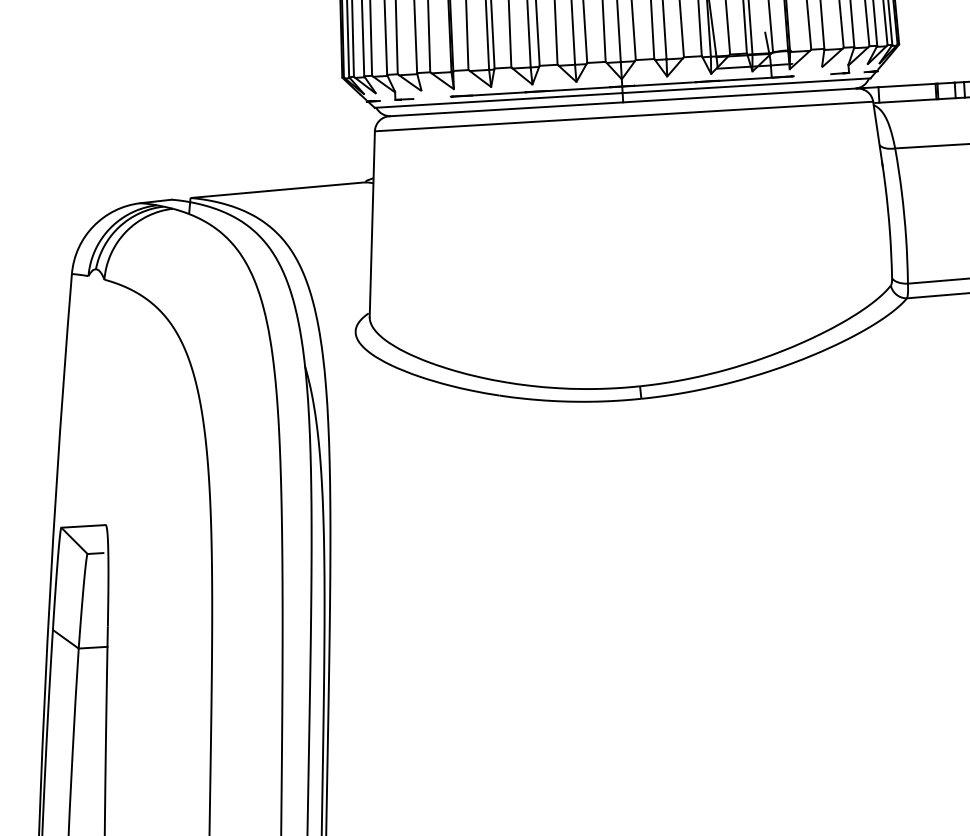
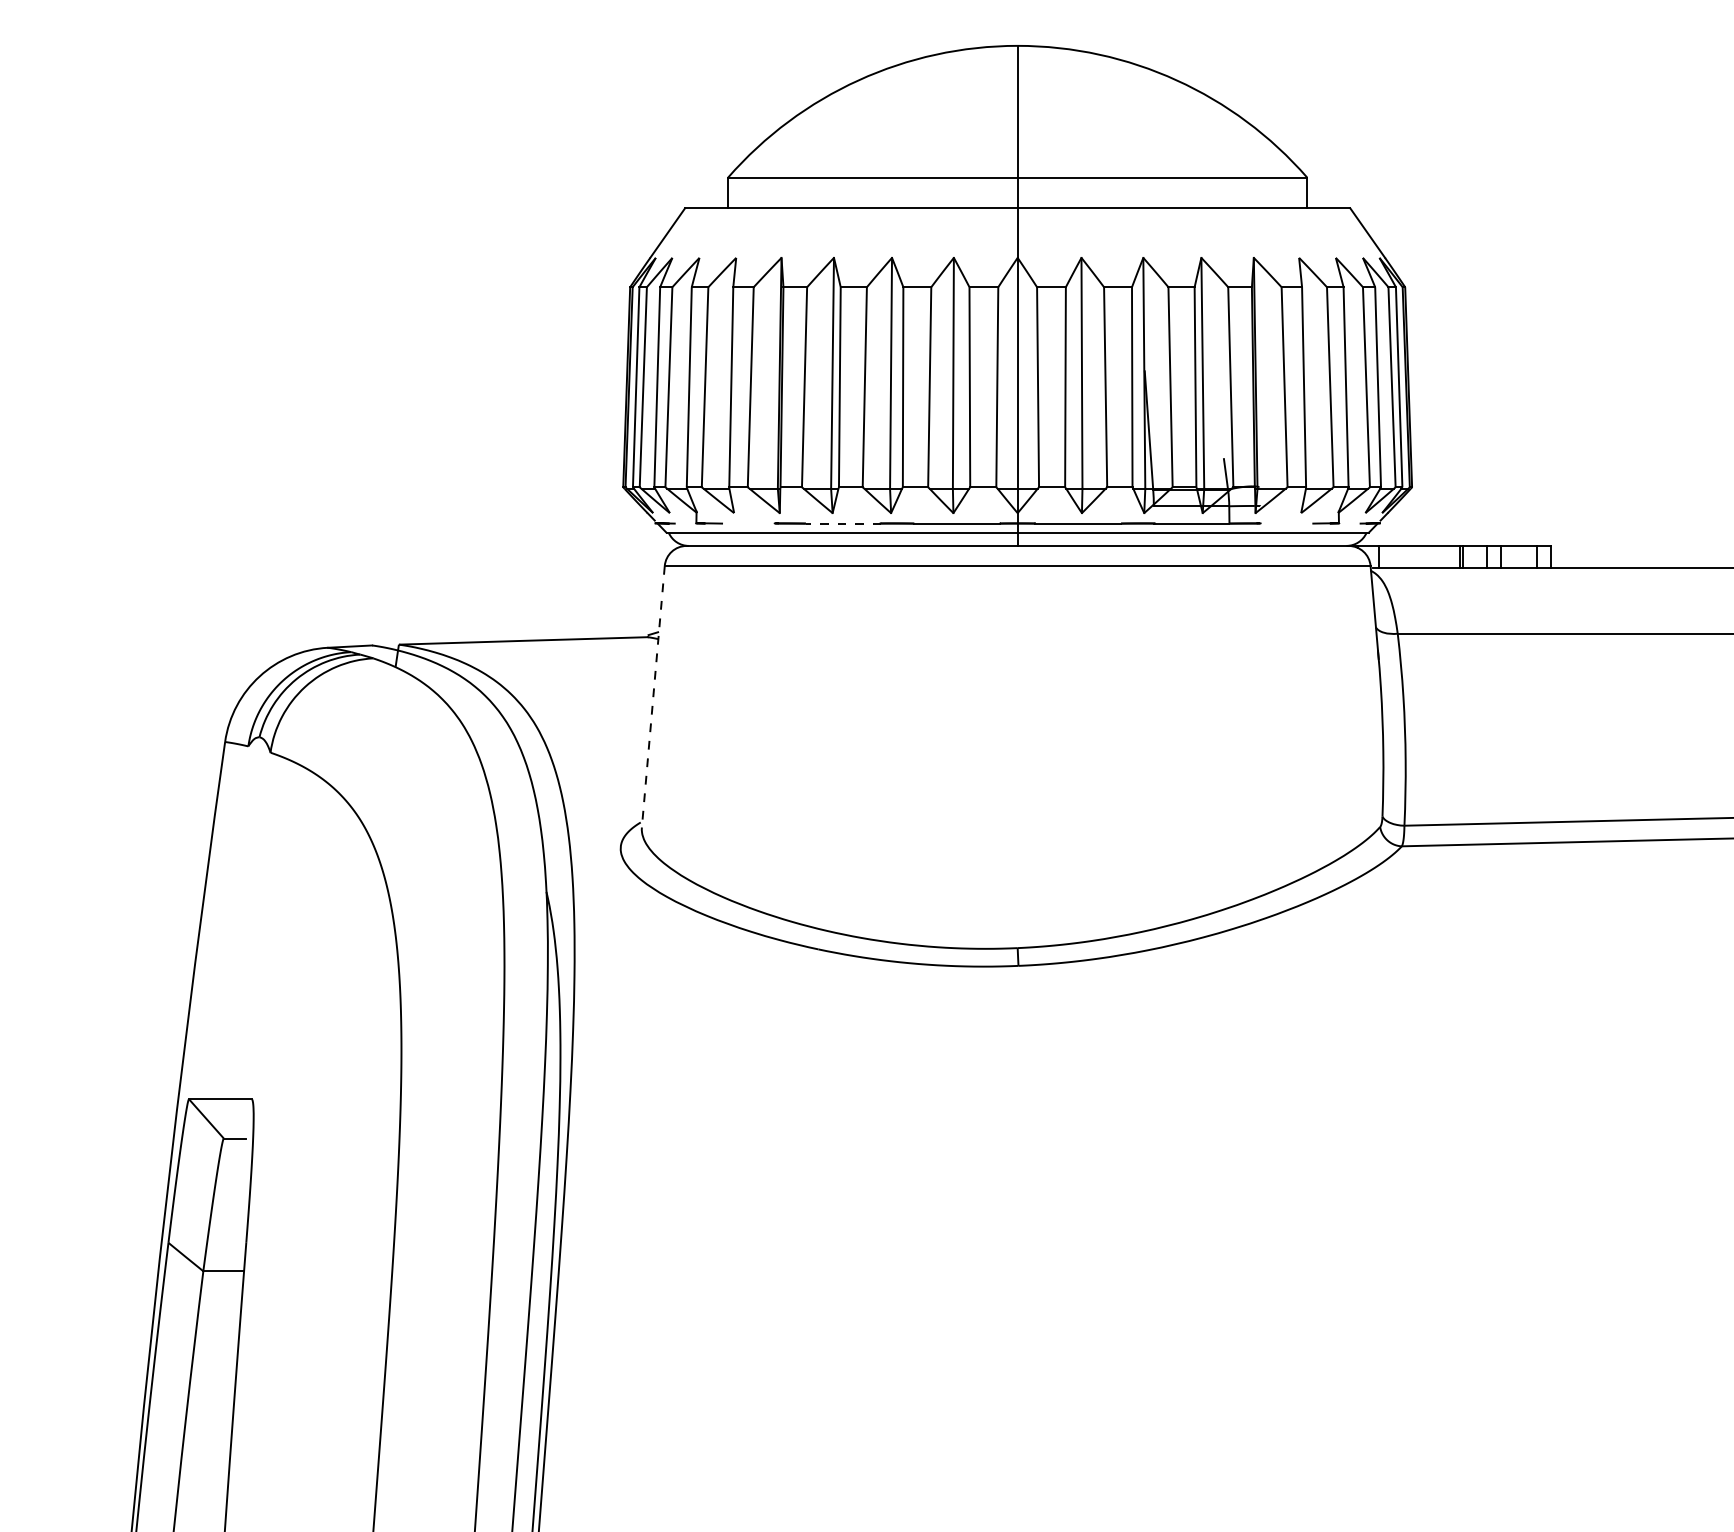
line: (499, 93) -> (843, 523), solid -> dashed
line: (372, 224) -> (653, 697), solid -> dashed

